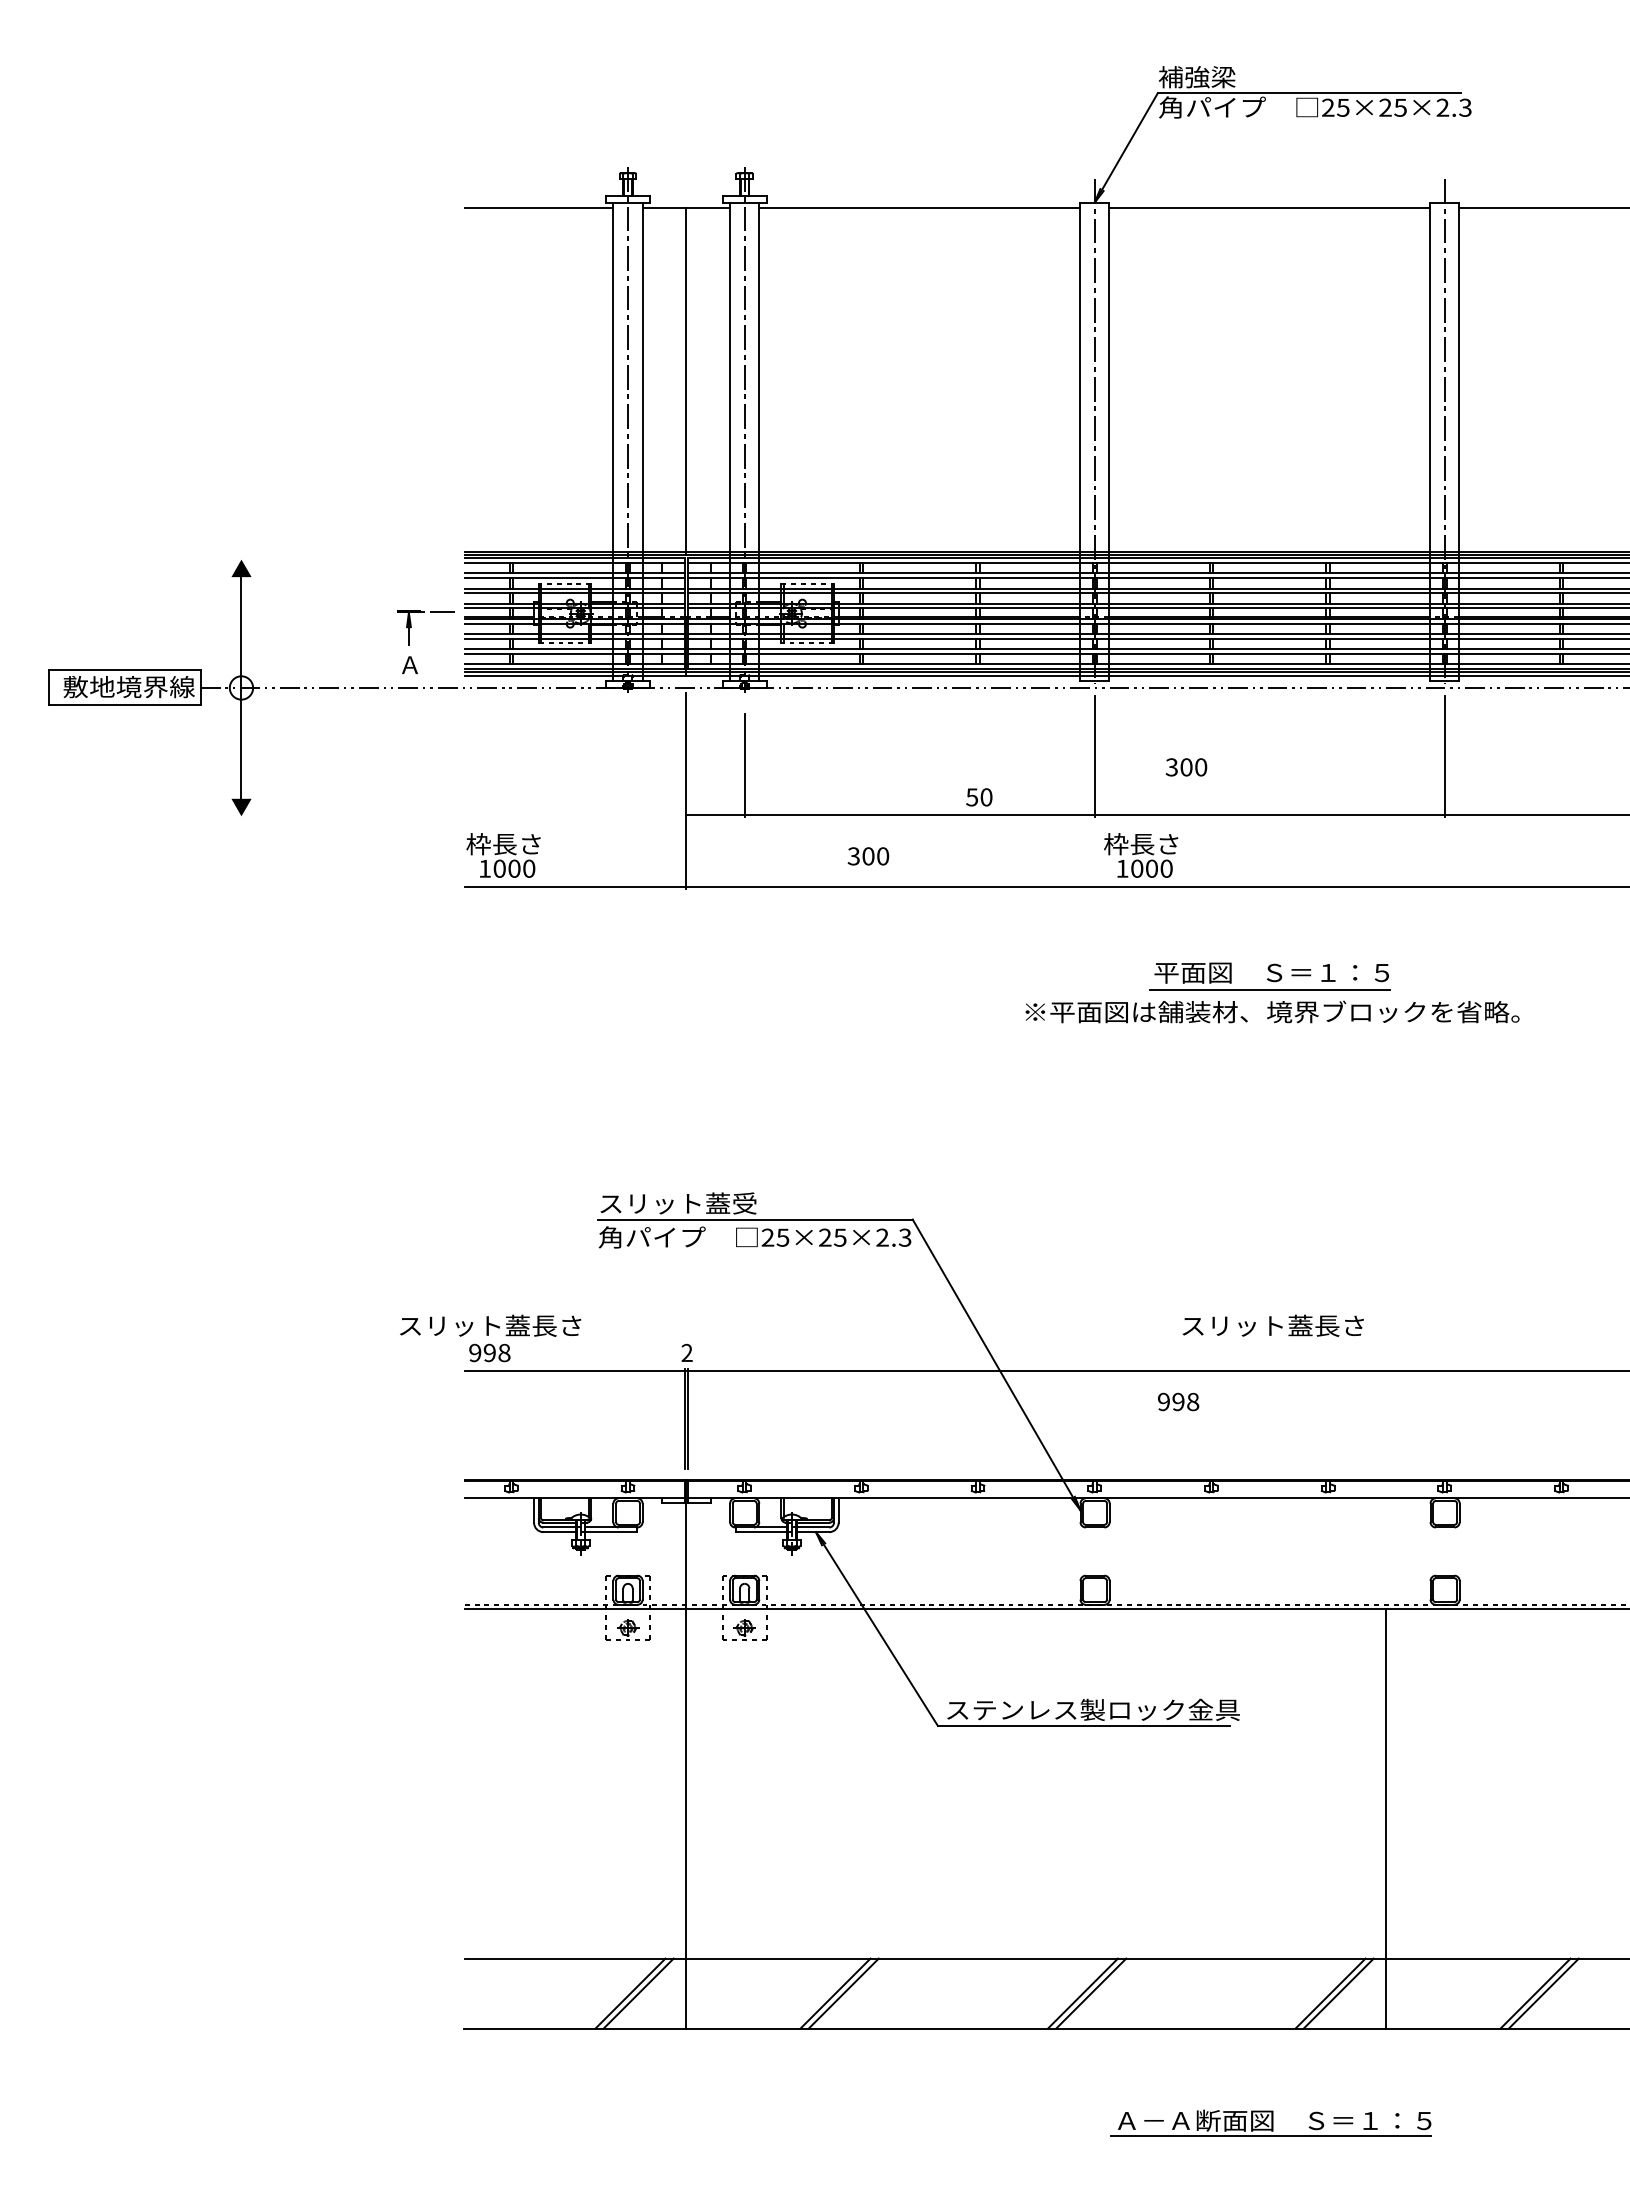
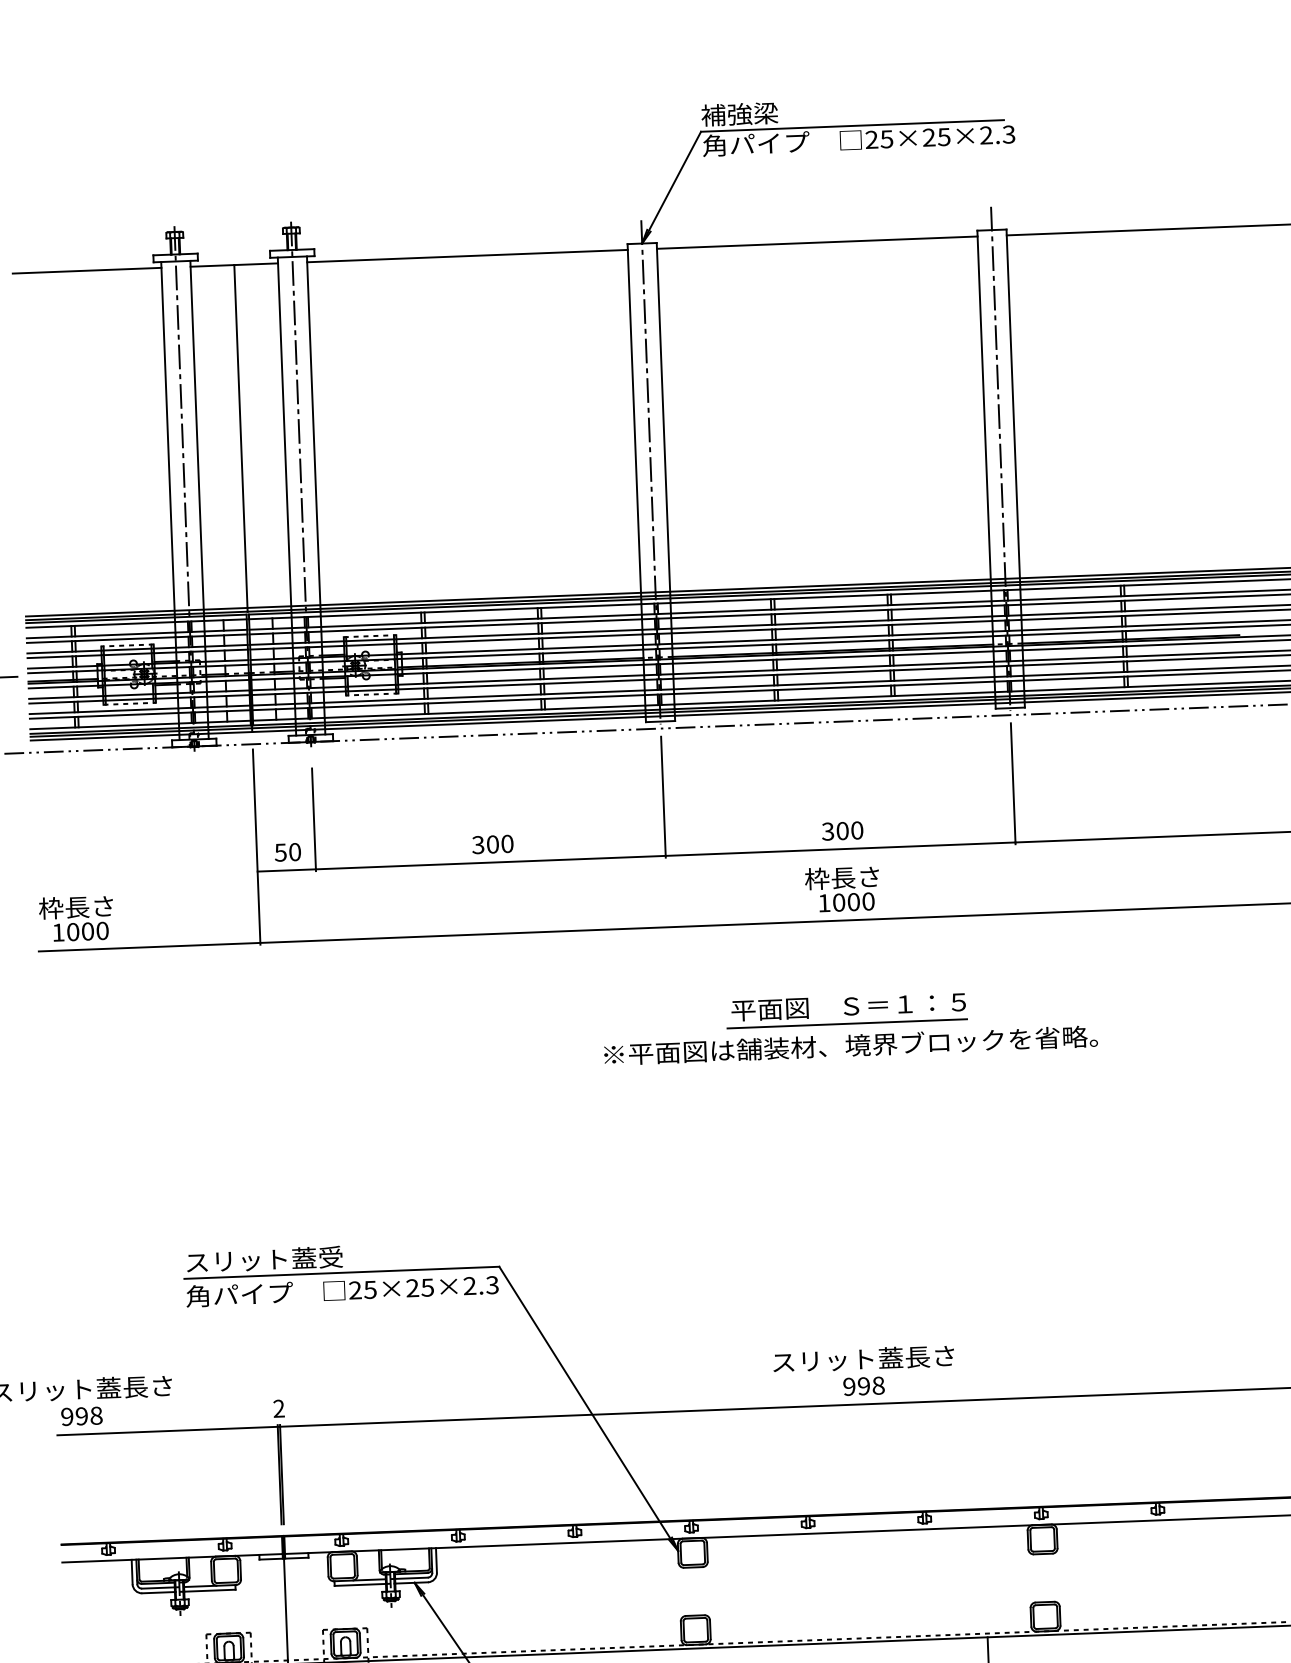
text: (1186, 767) -> (842, 831), moved
text: (979, 797) -> (288, 852), moved
text: (1141, 855) -> (842, 889), moved
text: (868, 856) -> (492, 844), moved
text: (1178, 1401) -> (863, 1385), moved

